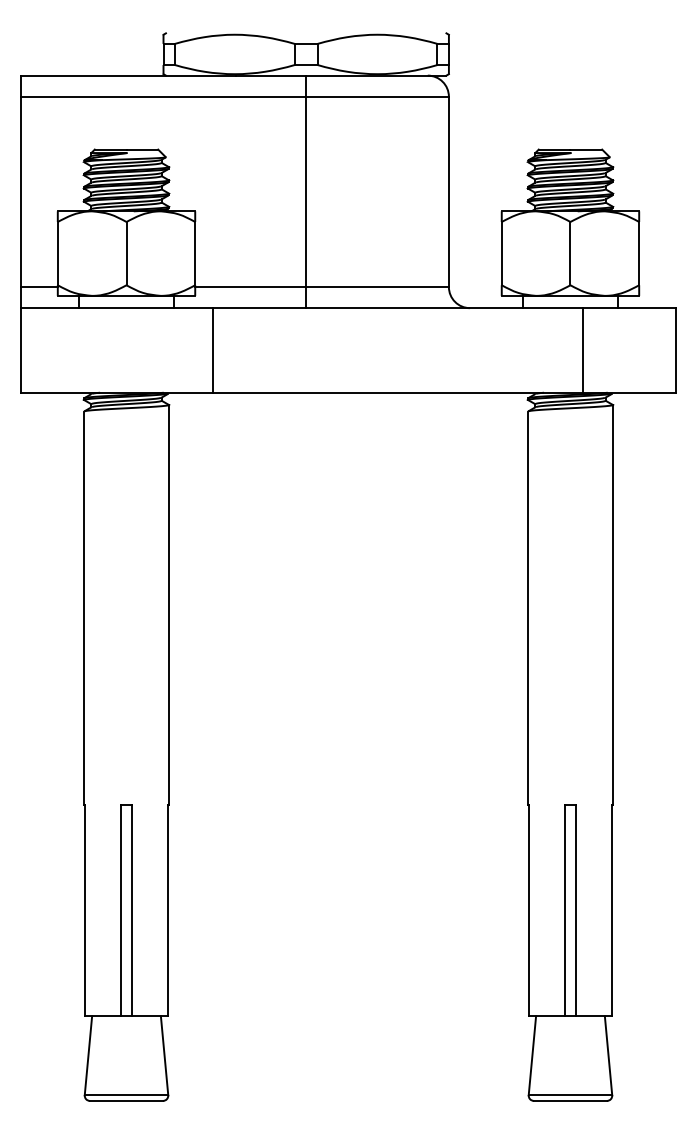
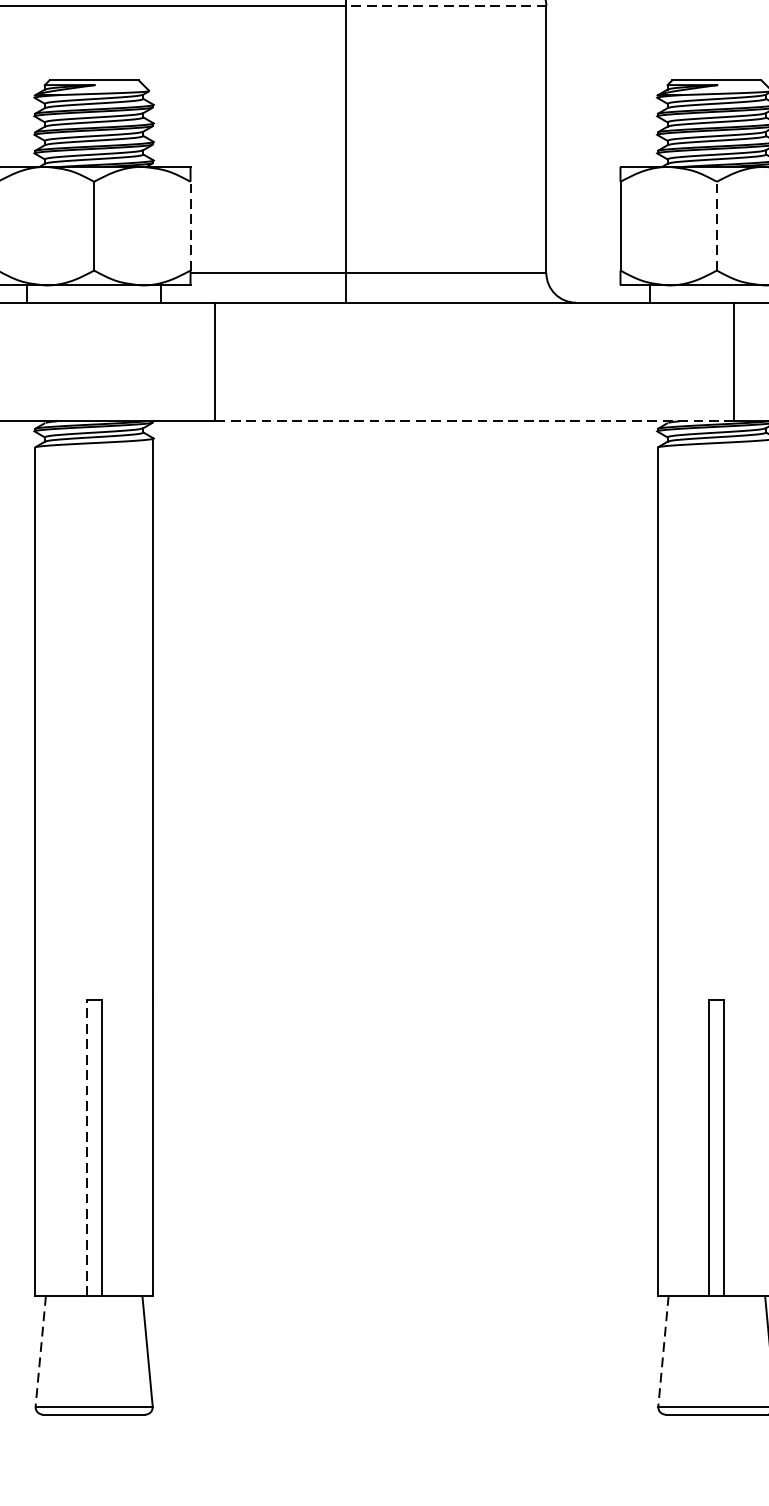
line: (377, 96) -> (446, 5), solid -> dashed
line: (195, 253) -> (190, 226), solid -> dashed
line: (570, 253) -> (716, 226), solid -> dashed
line: (397, 392) -> (474, 420), solid -> dashed
line: (121, 910) -> (87, 1147), solid -> dashed
line: (88, 1055) -> (40, 1350), solid -> dashed
line: (532, 1055) -> (663, 1350), solid -> dashed

